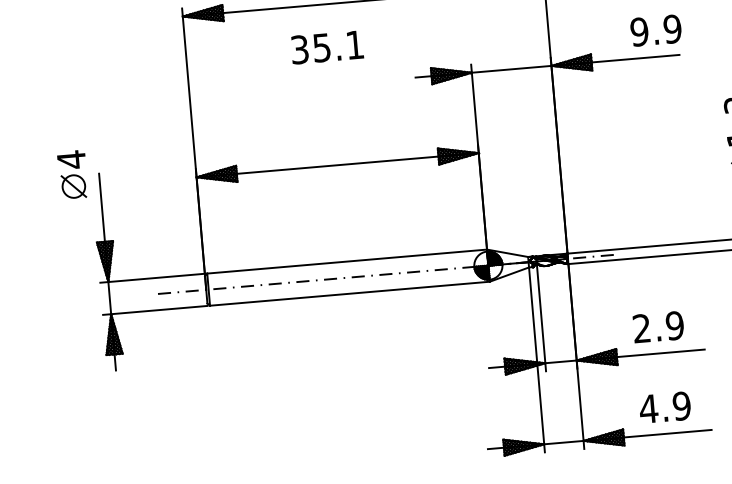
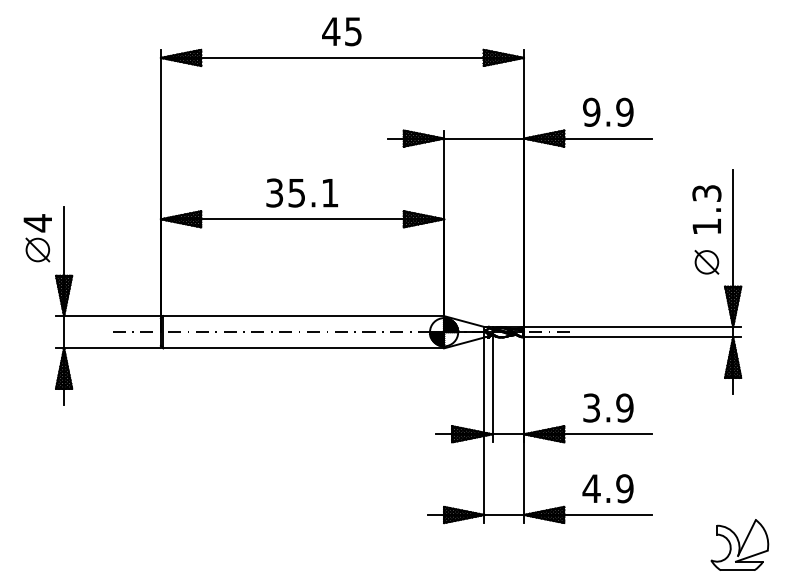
text: (656, 29) -> (608, 111), moved
text: (326, 46) -> (301, 192), moved
part: (72, 175) -> (37, 238), moved
text: (641, 328) -> (591, 407), 2.9 -> 3.9

